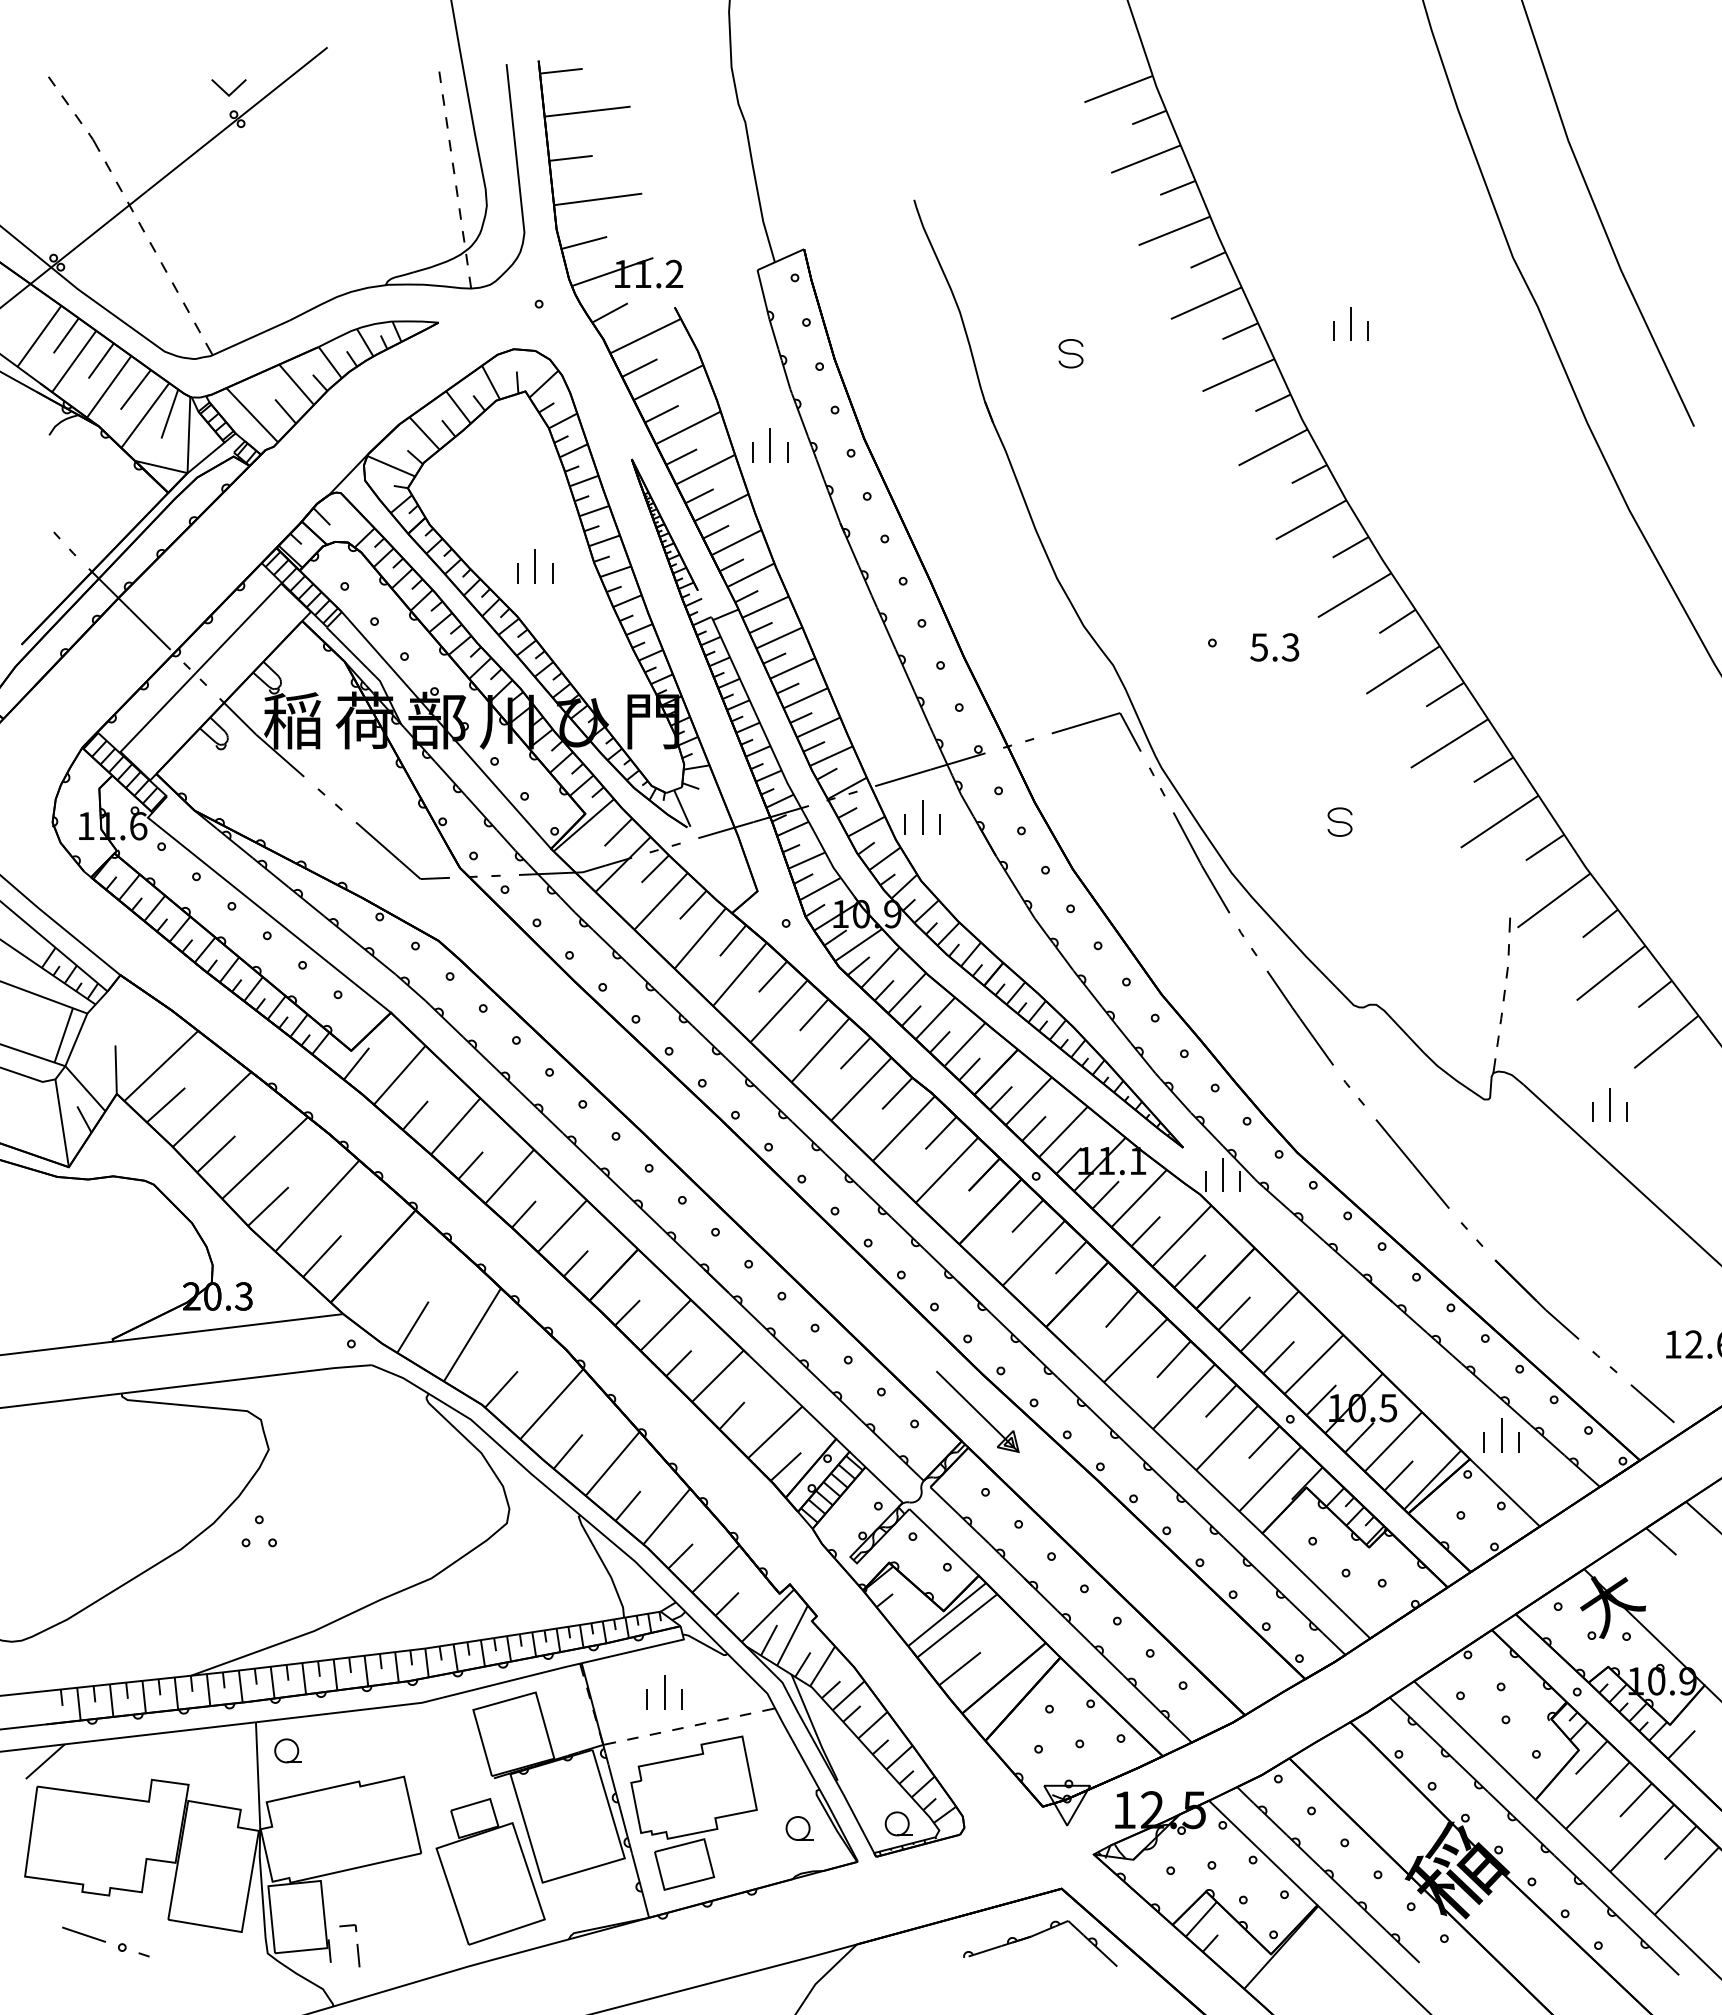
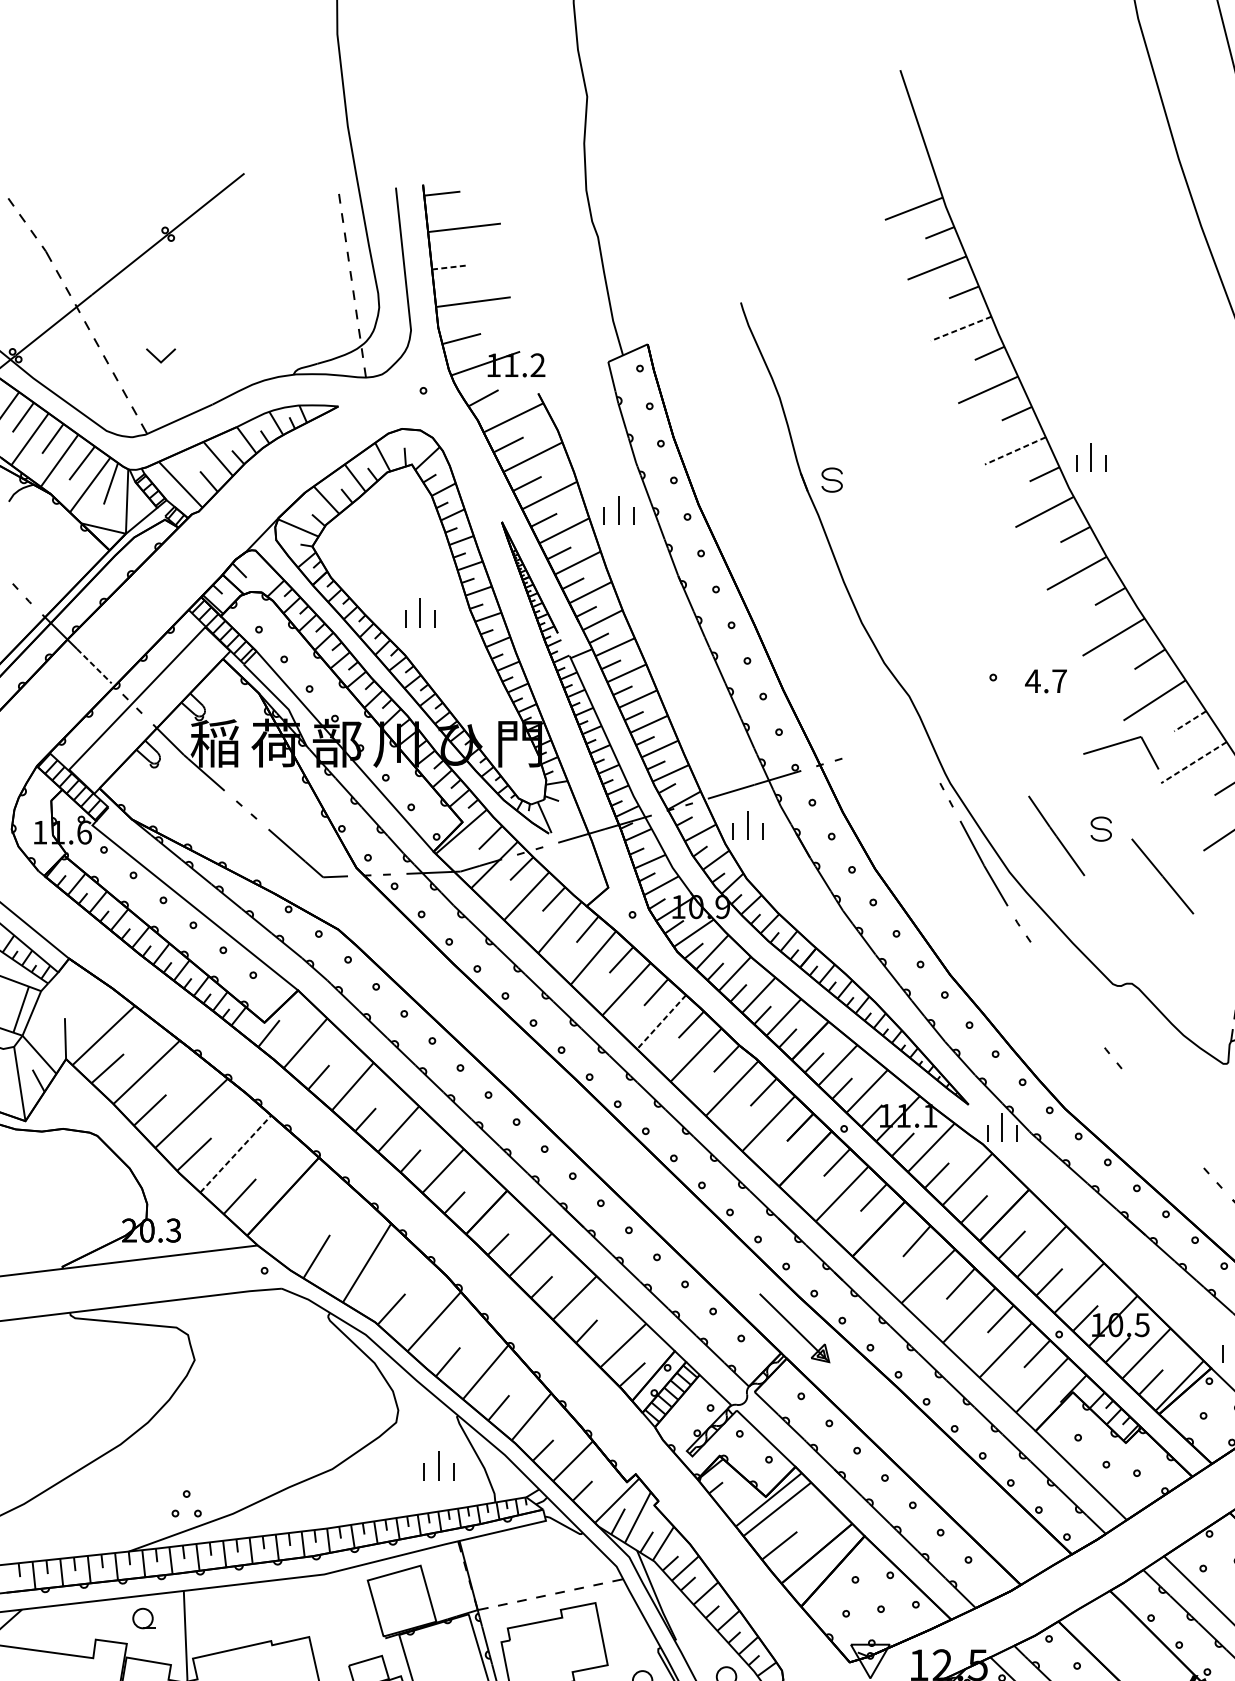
part: (228, 87) -> (160, 355), moved
line: (571, 158) -> (450, 267), solid -> dashed
line: (1174, 230) -> (961, 328), solid -> dashed
part: (1350, 323) -> (1090, 457), moved
part: (1070, 353) -> (831, 479), moved
line: (1238, 375) -> (1015, 451), solid -> dashed
line: (150, 629) -> (94, 666), solid -> dashed
text: (1274, 647) -> (1045, 681), 5.3 -> 4.7
line: (1444, 694) -> (1189, 721), solid -> dashed
part: (1092, 722) -> (1117, 744), moved
line: (1449, 743) -> (1193, 762), solid -> dashed
line: (1299, 1017) -> (1055, 835), moved
line: (820, 1050) -> (661, 1022), solid -> dashed
line: (1412, 1163) -> (1162, 876), moved
line: (317, 1206) -> (235, 1154), solid -> dashed
part: (258, 1524) -> (185, 1498), moved
part: (664, 1692) -> (439, 1465), moved
part: (287, 1750) -> (143, 1618), moved

